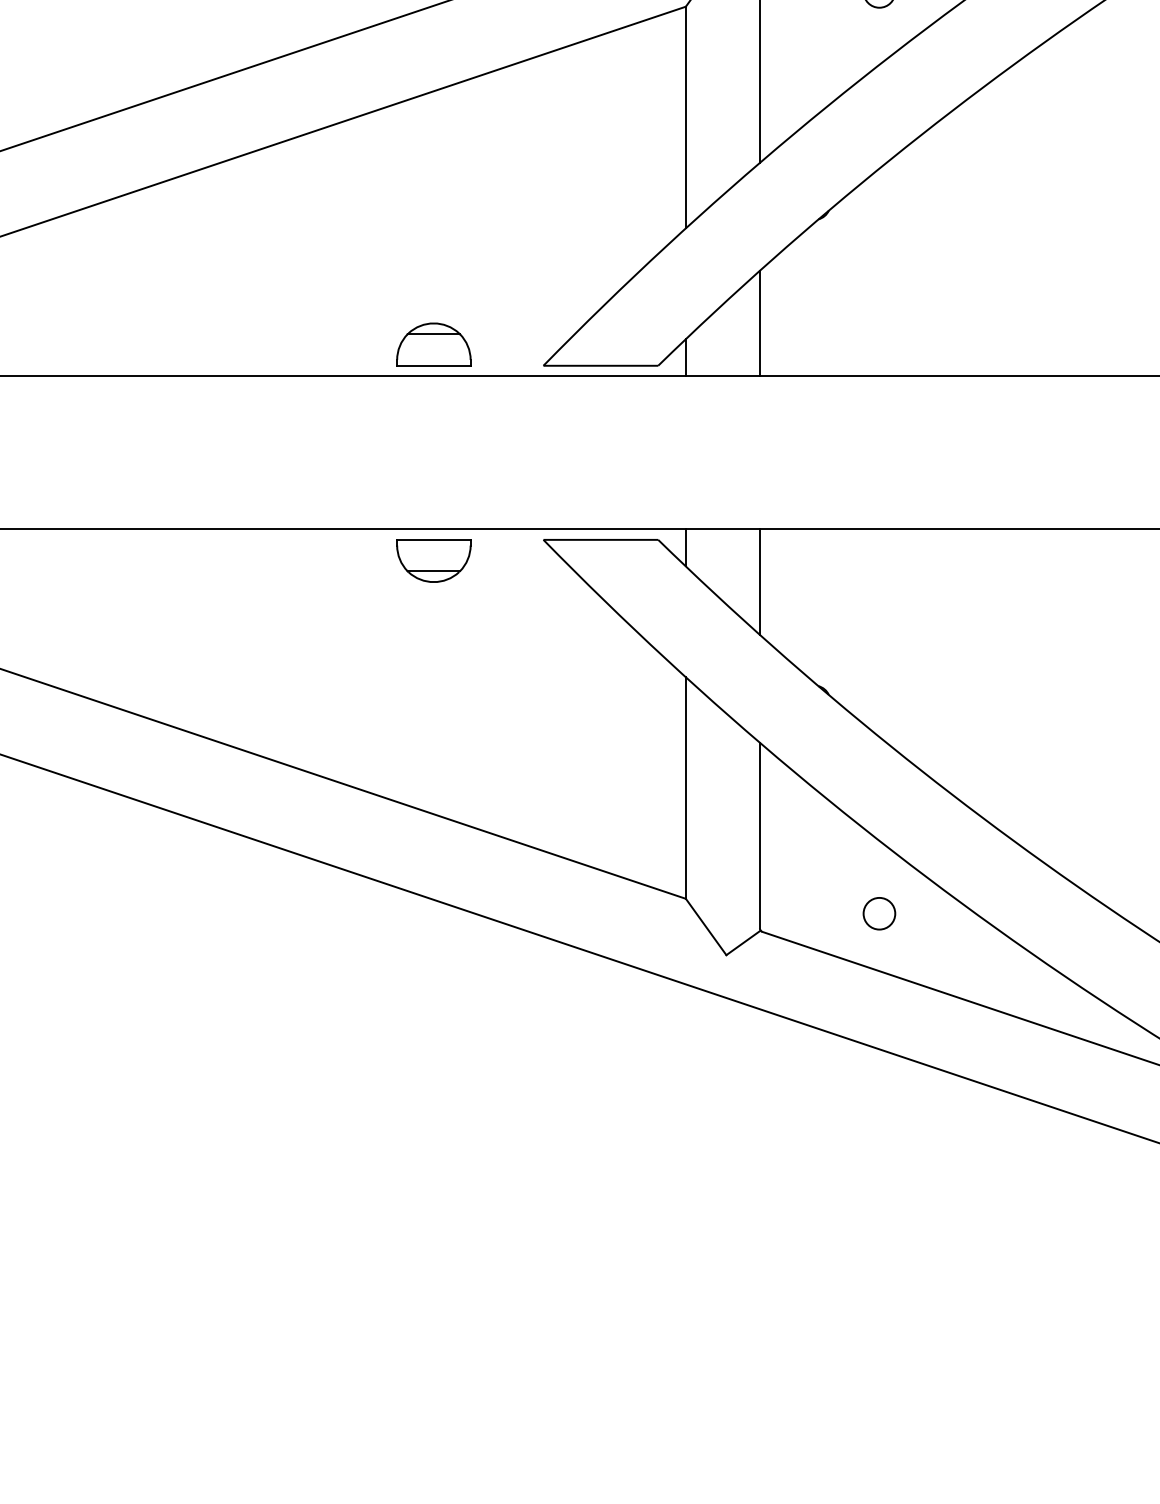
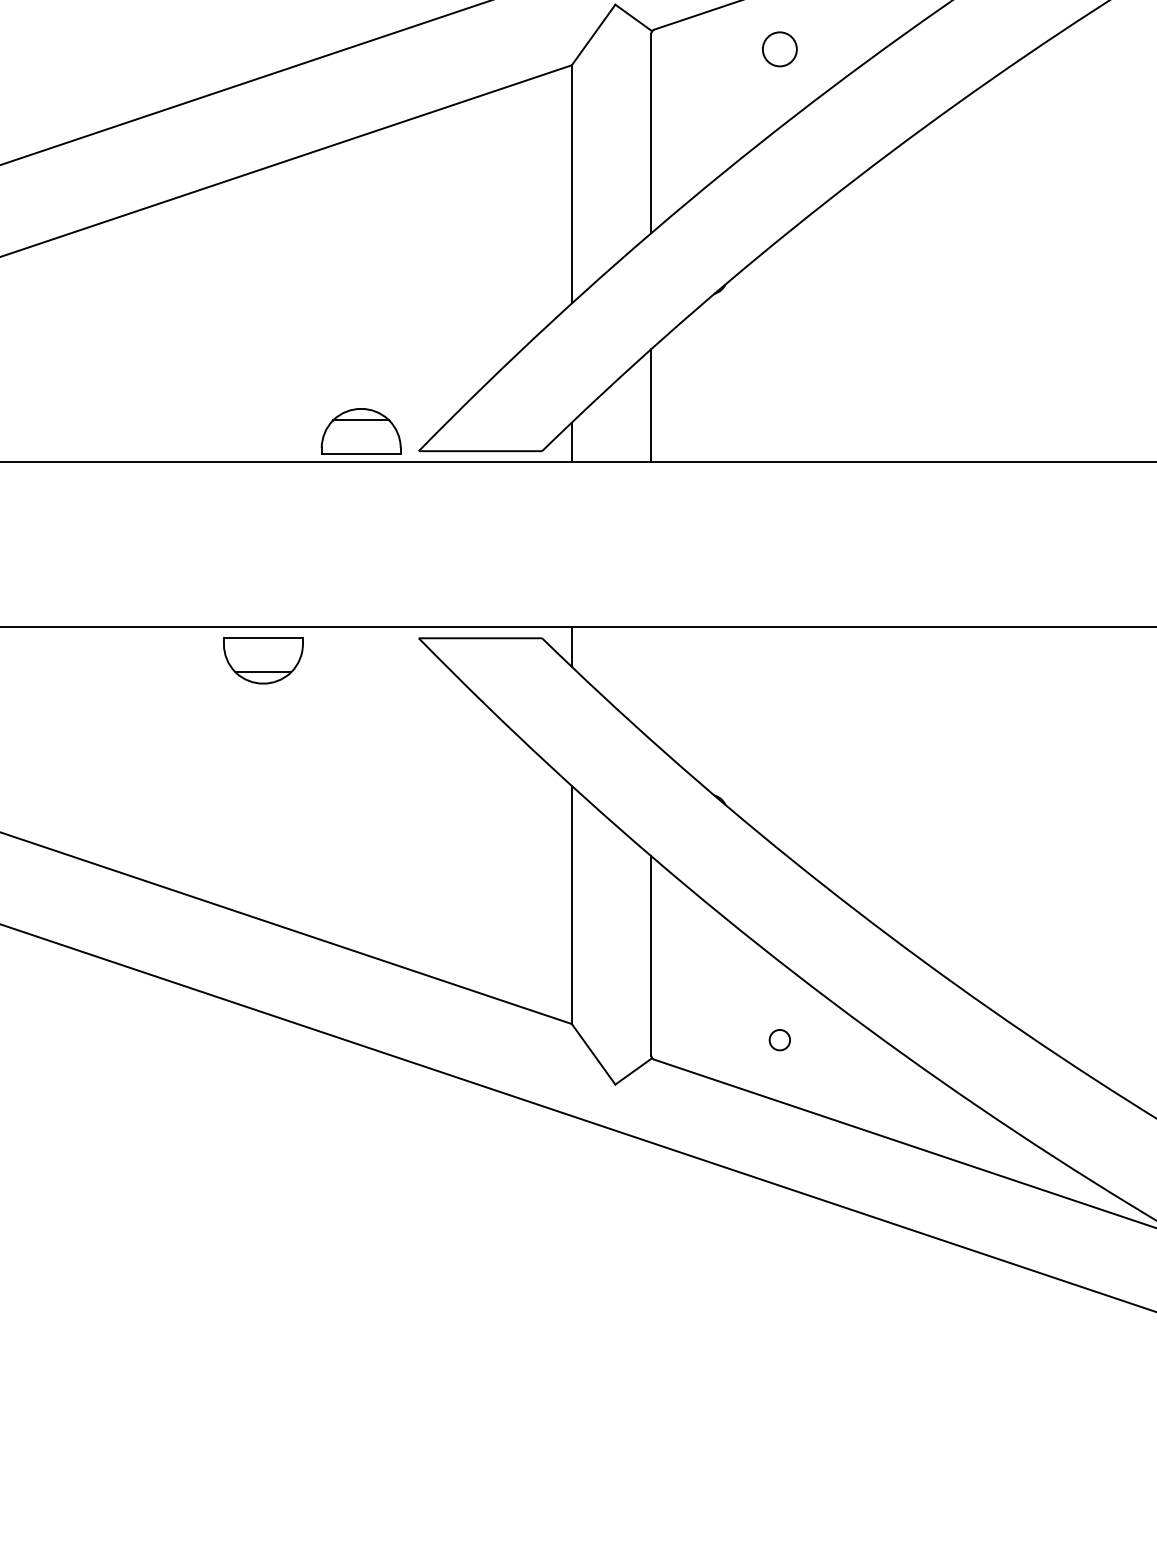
part: (433, 344) -> (360, 431), moved
part: (433, 560) -> (263, 660), moved
line: (759, 581) -> (650, 683), removed
circle: (879, 913) -> (779, 1039), size x0.6

